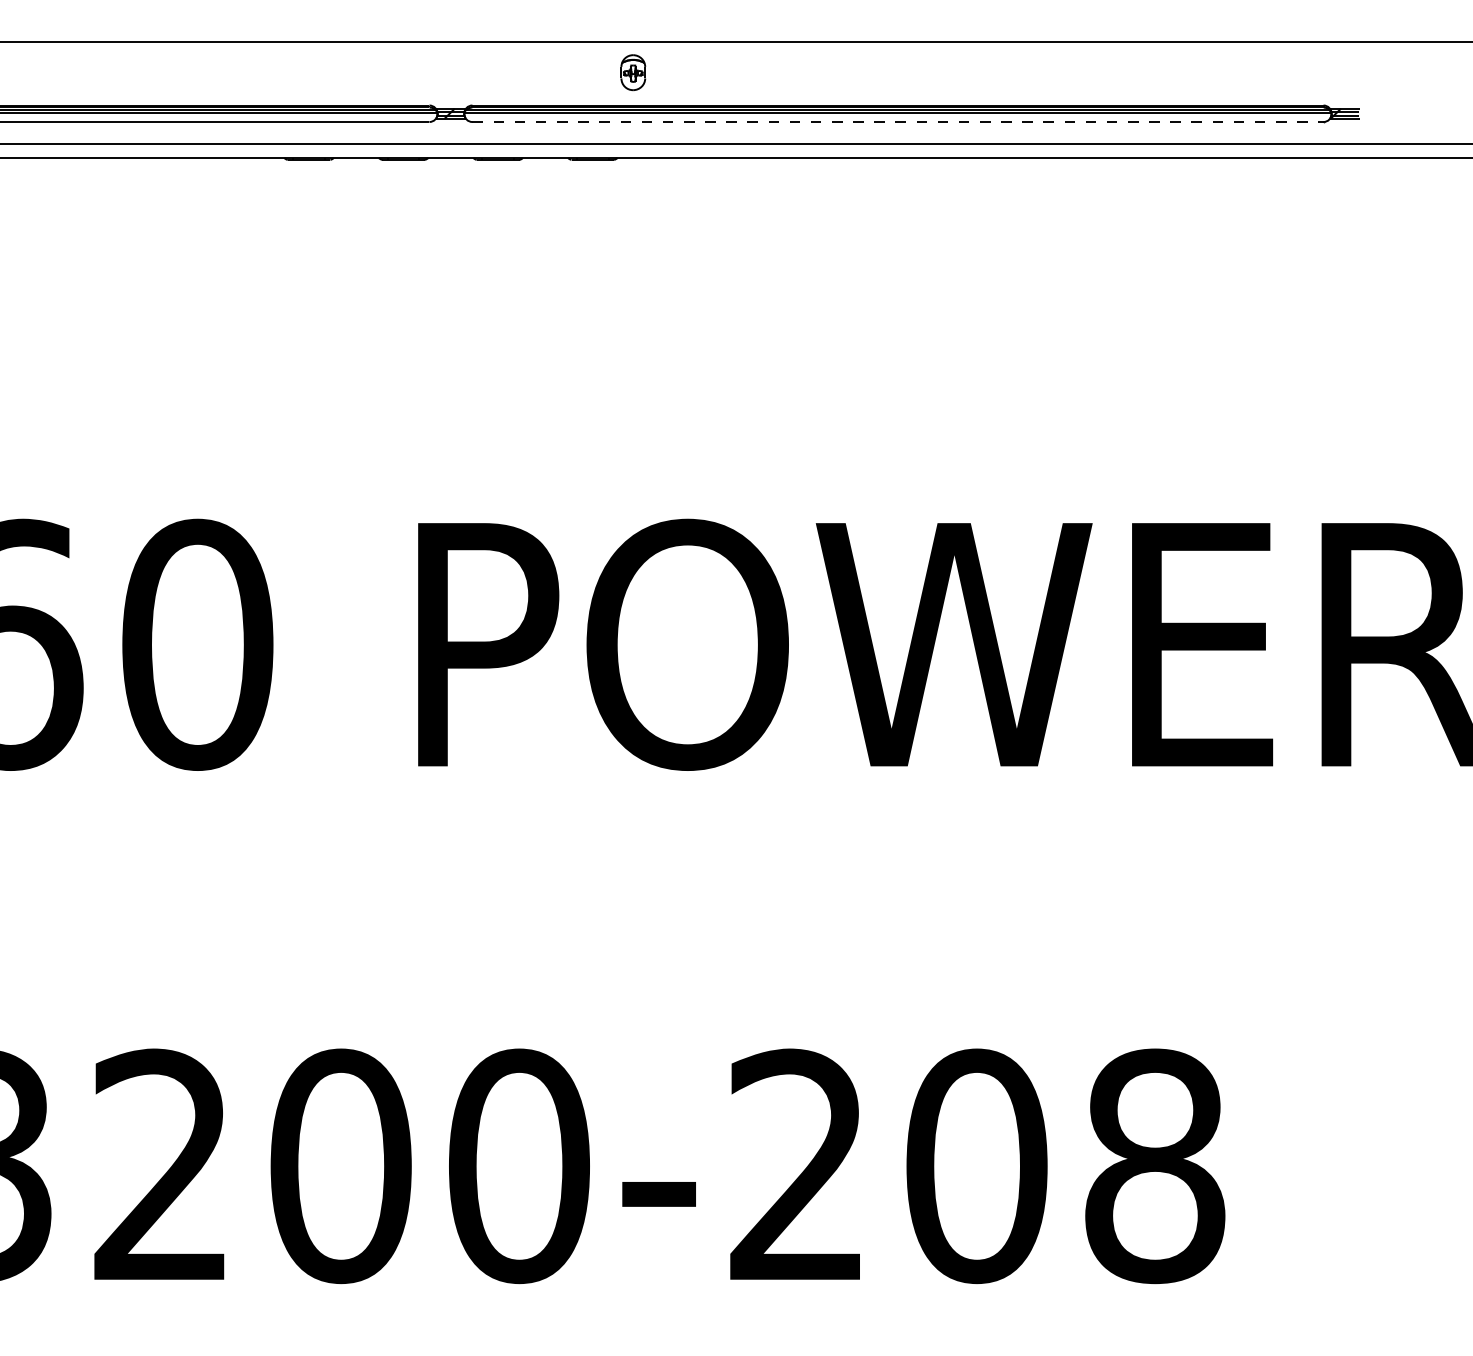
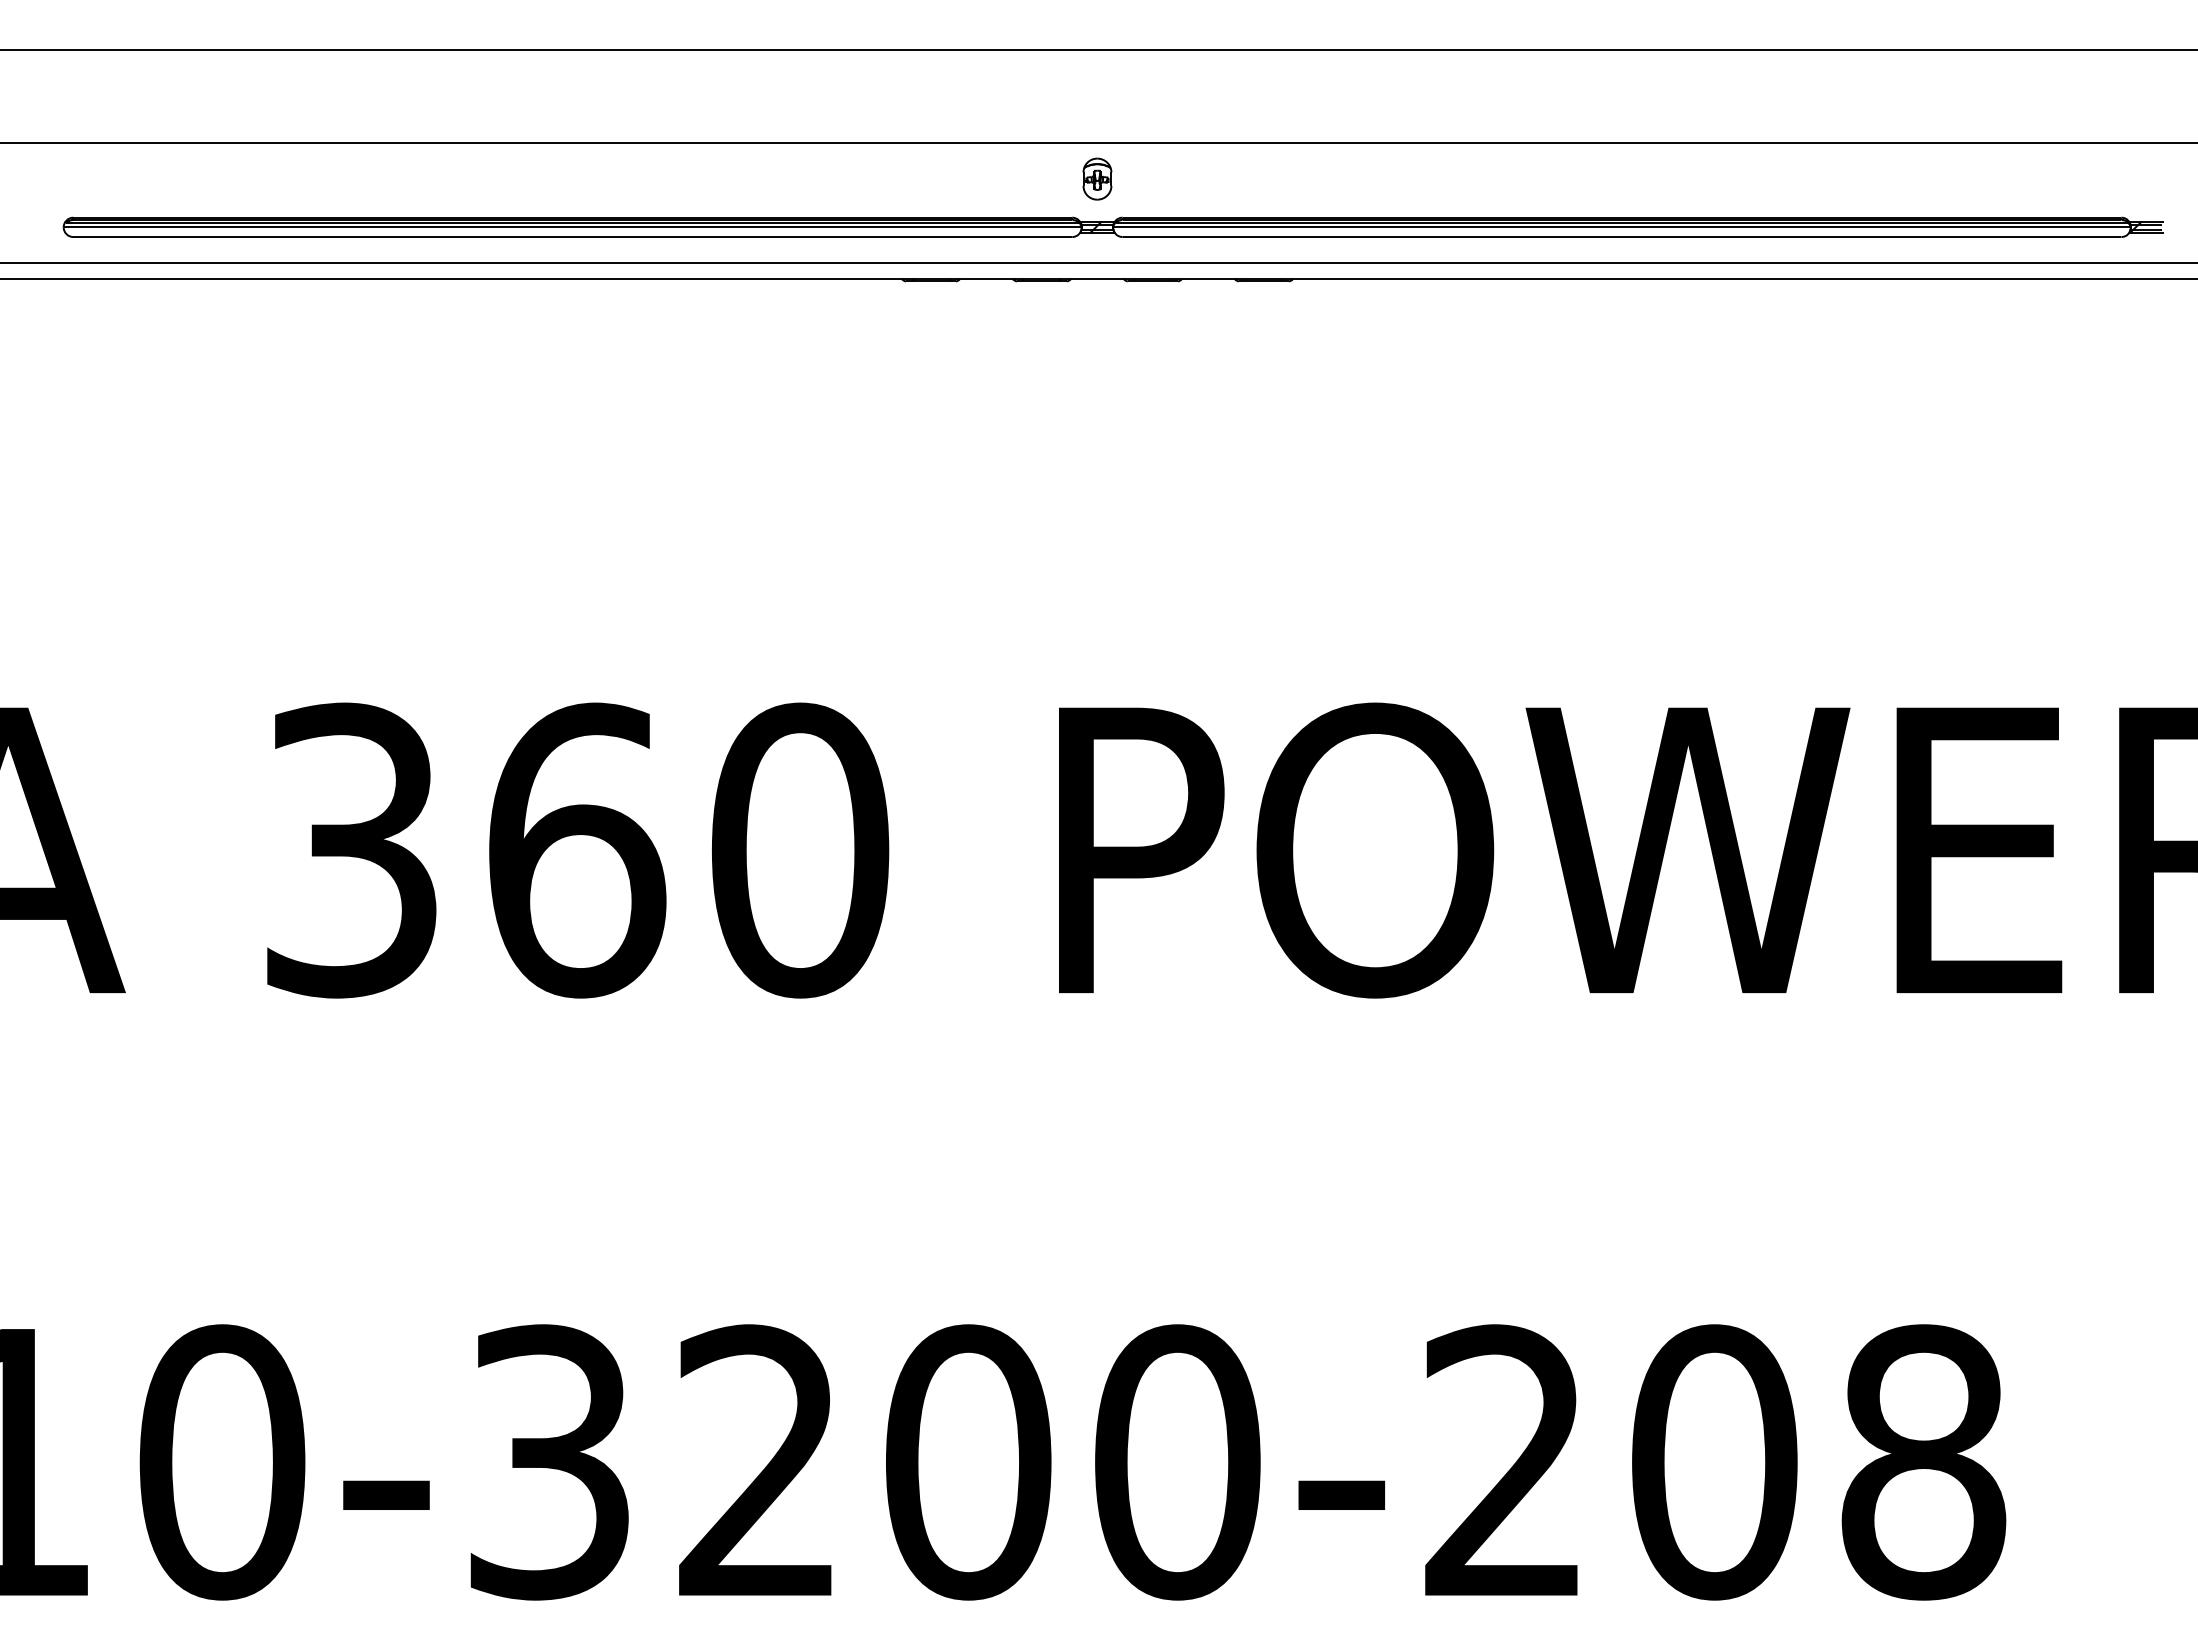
part: (633, 72) -> (1097, 178), moved
line: (898, 122) -> (1622, 237), dashed -> solid

